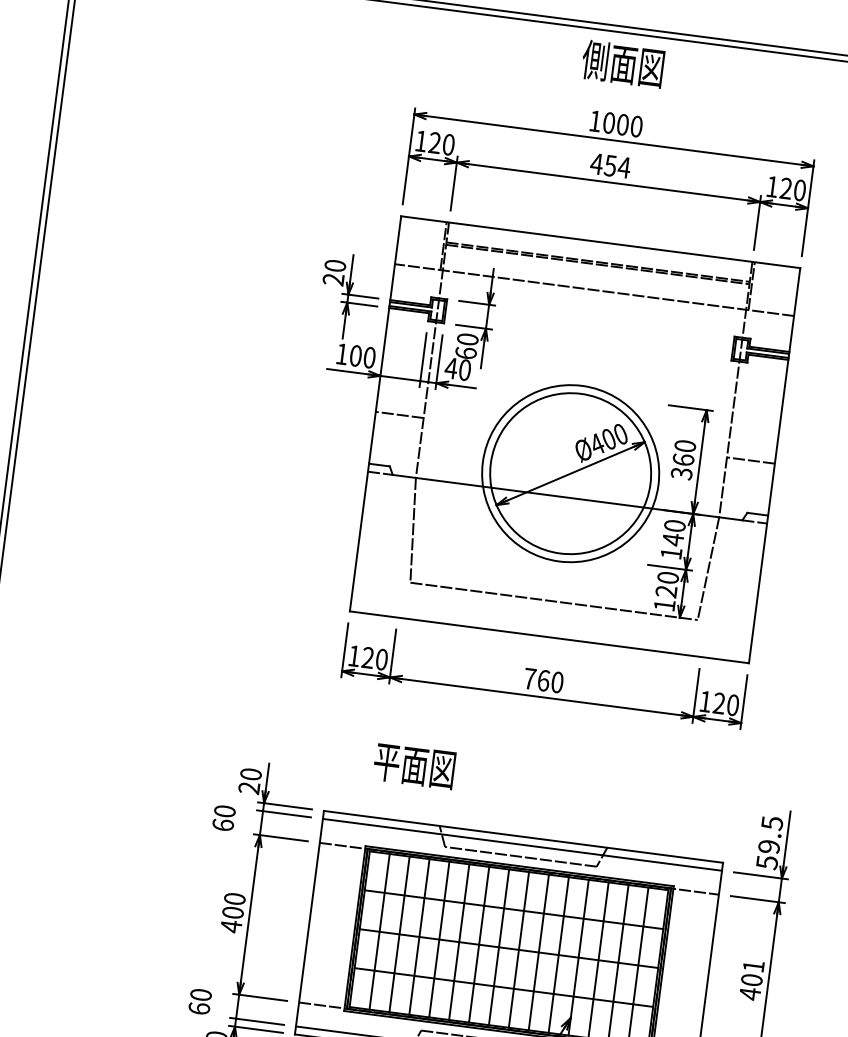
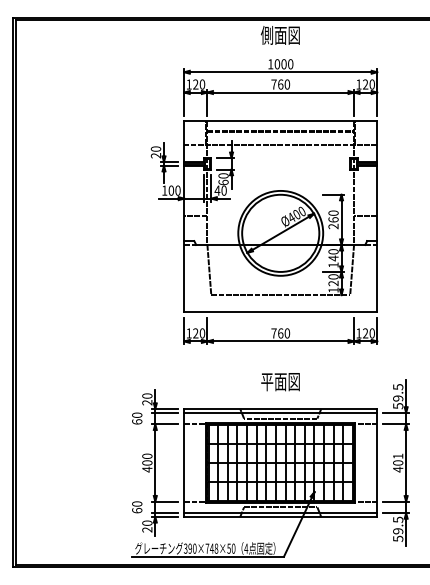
text: (610, 165) -> (280, 84), 454 -> 760
text: (681, 473) -> (333, 226), 360 -> 260
text: (414, 767) -> (280, 382), moved

